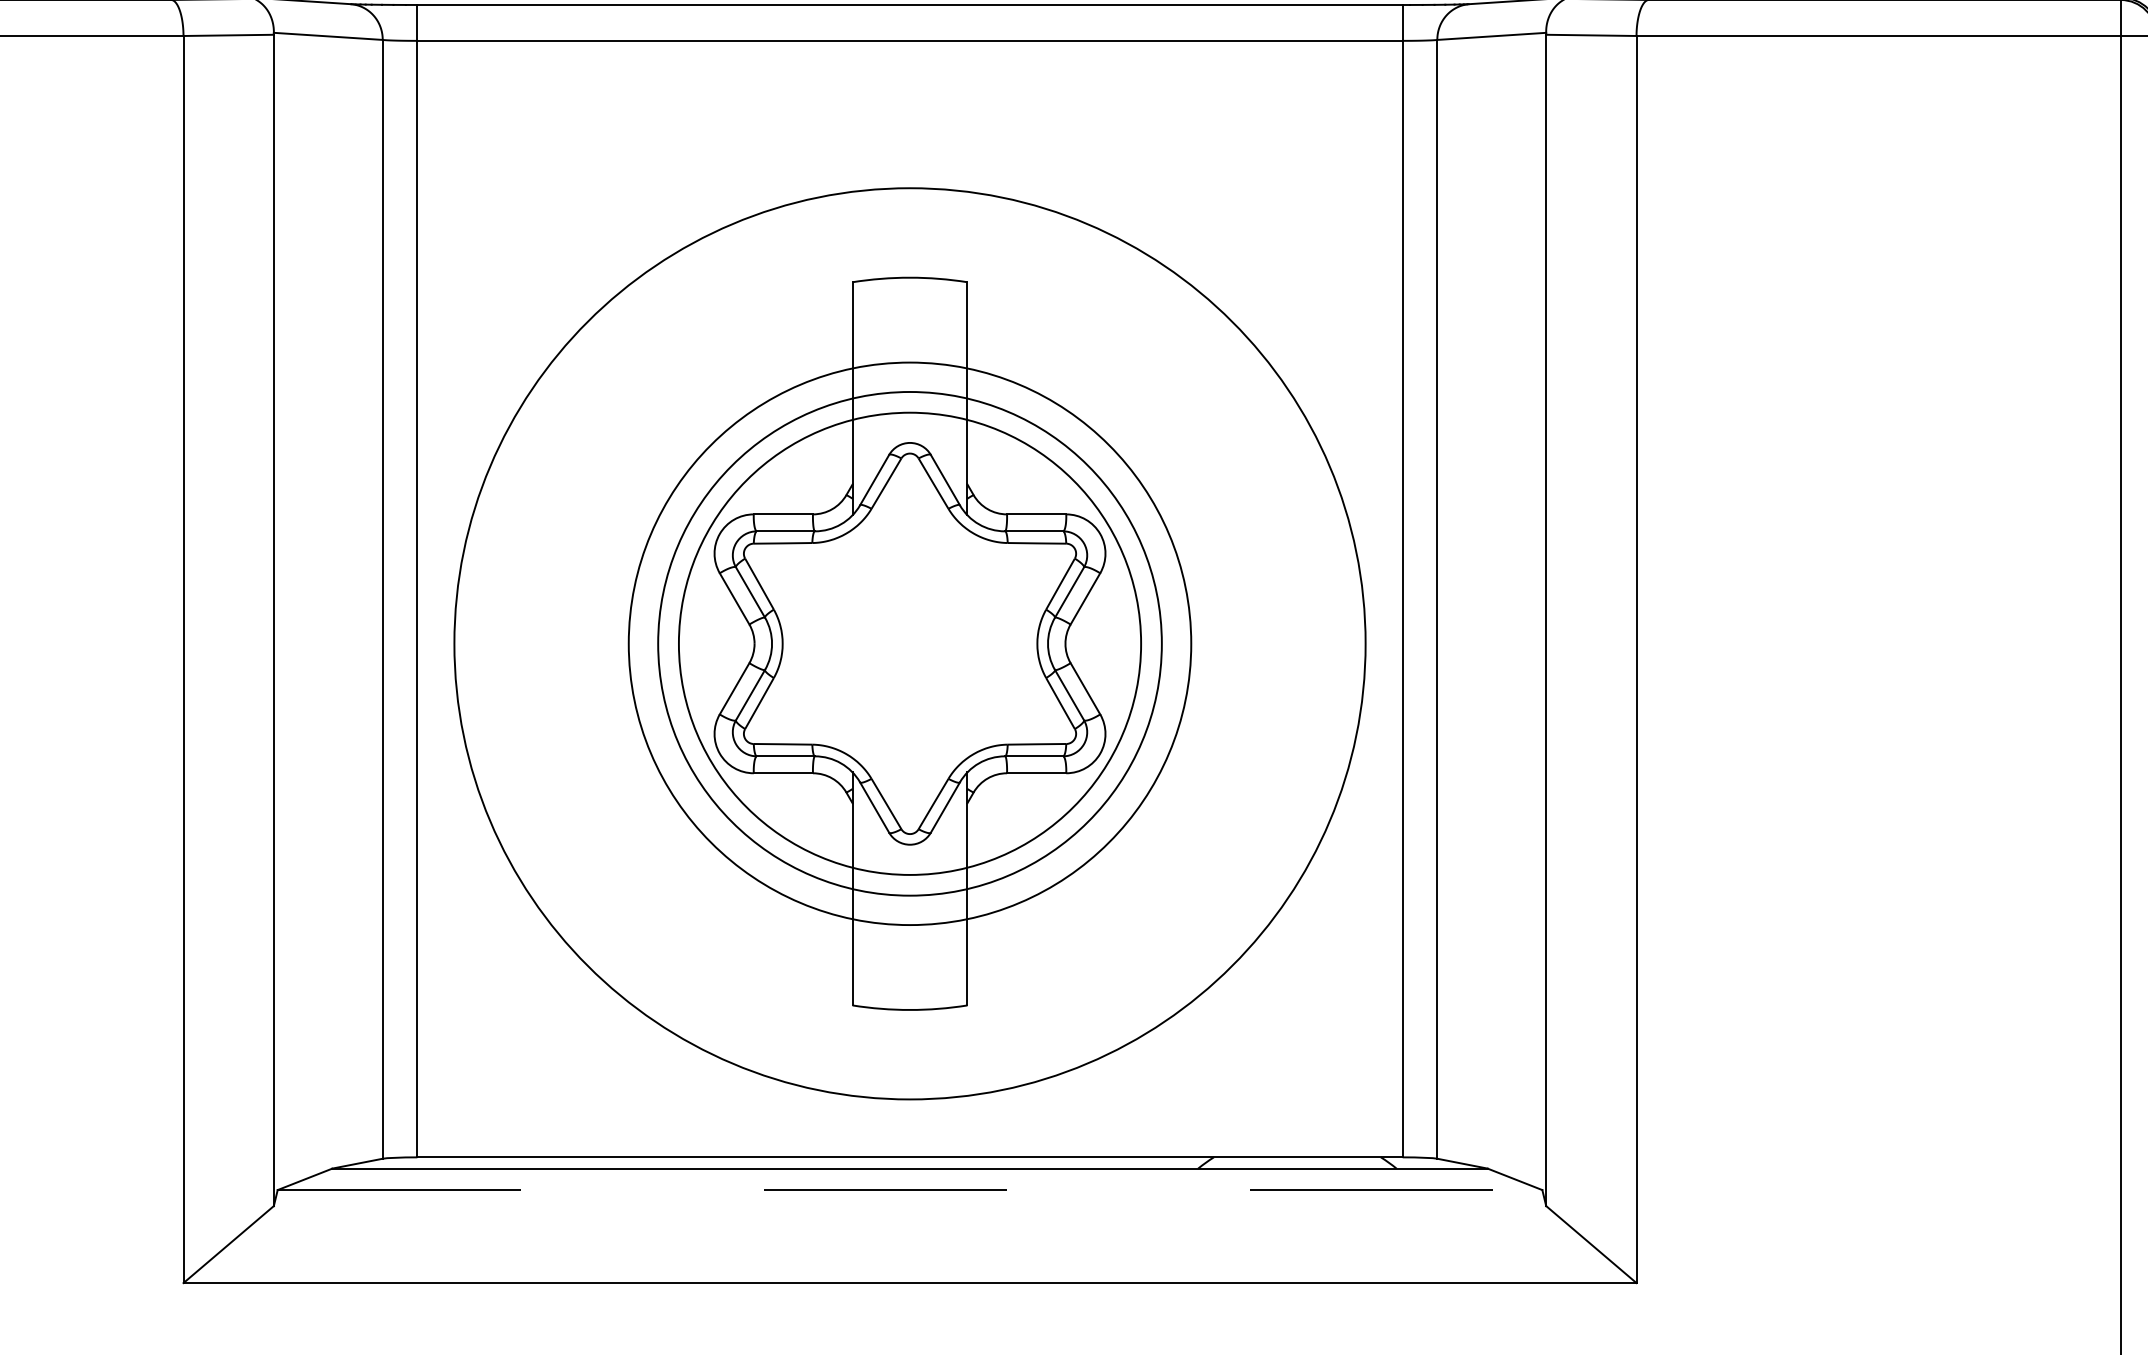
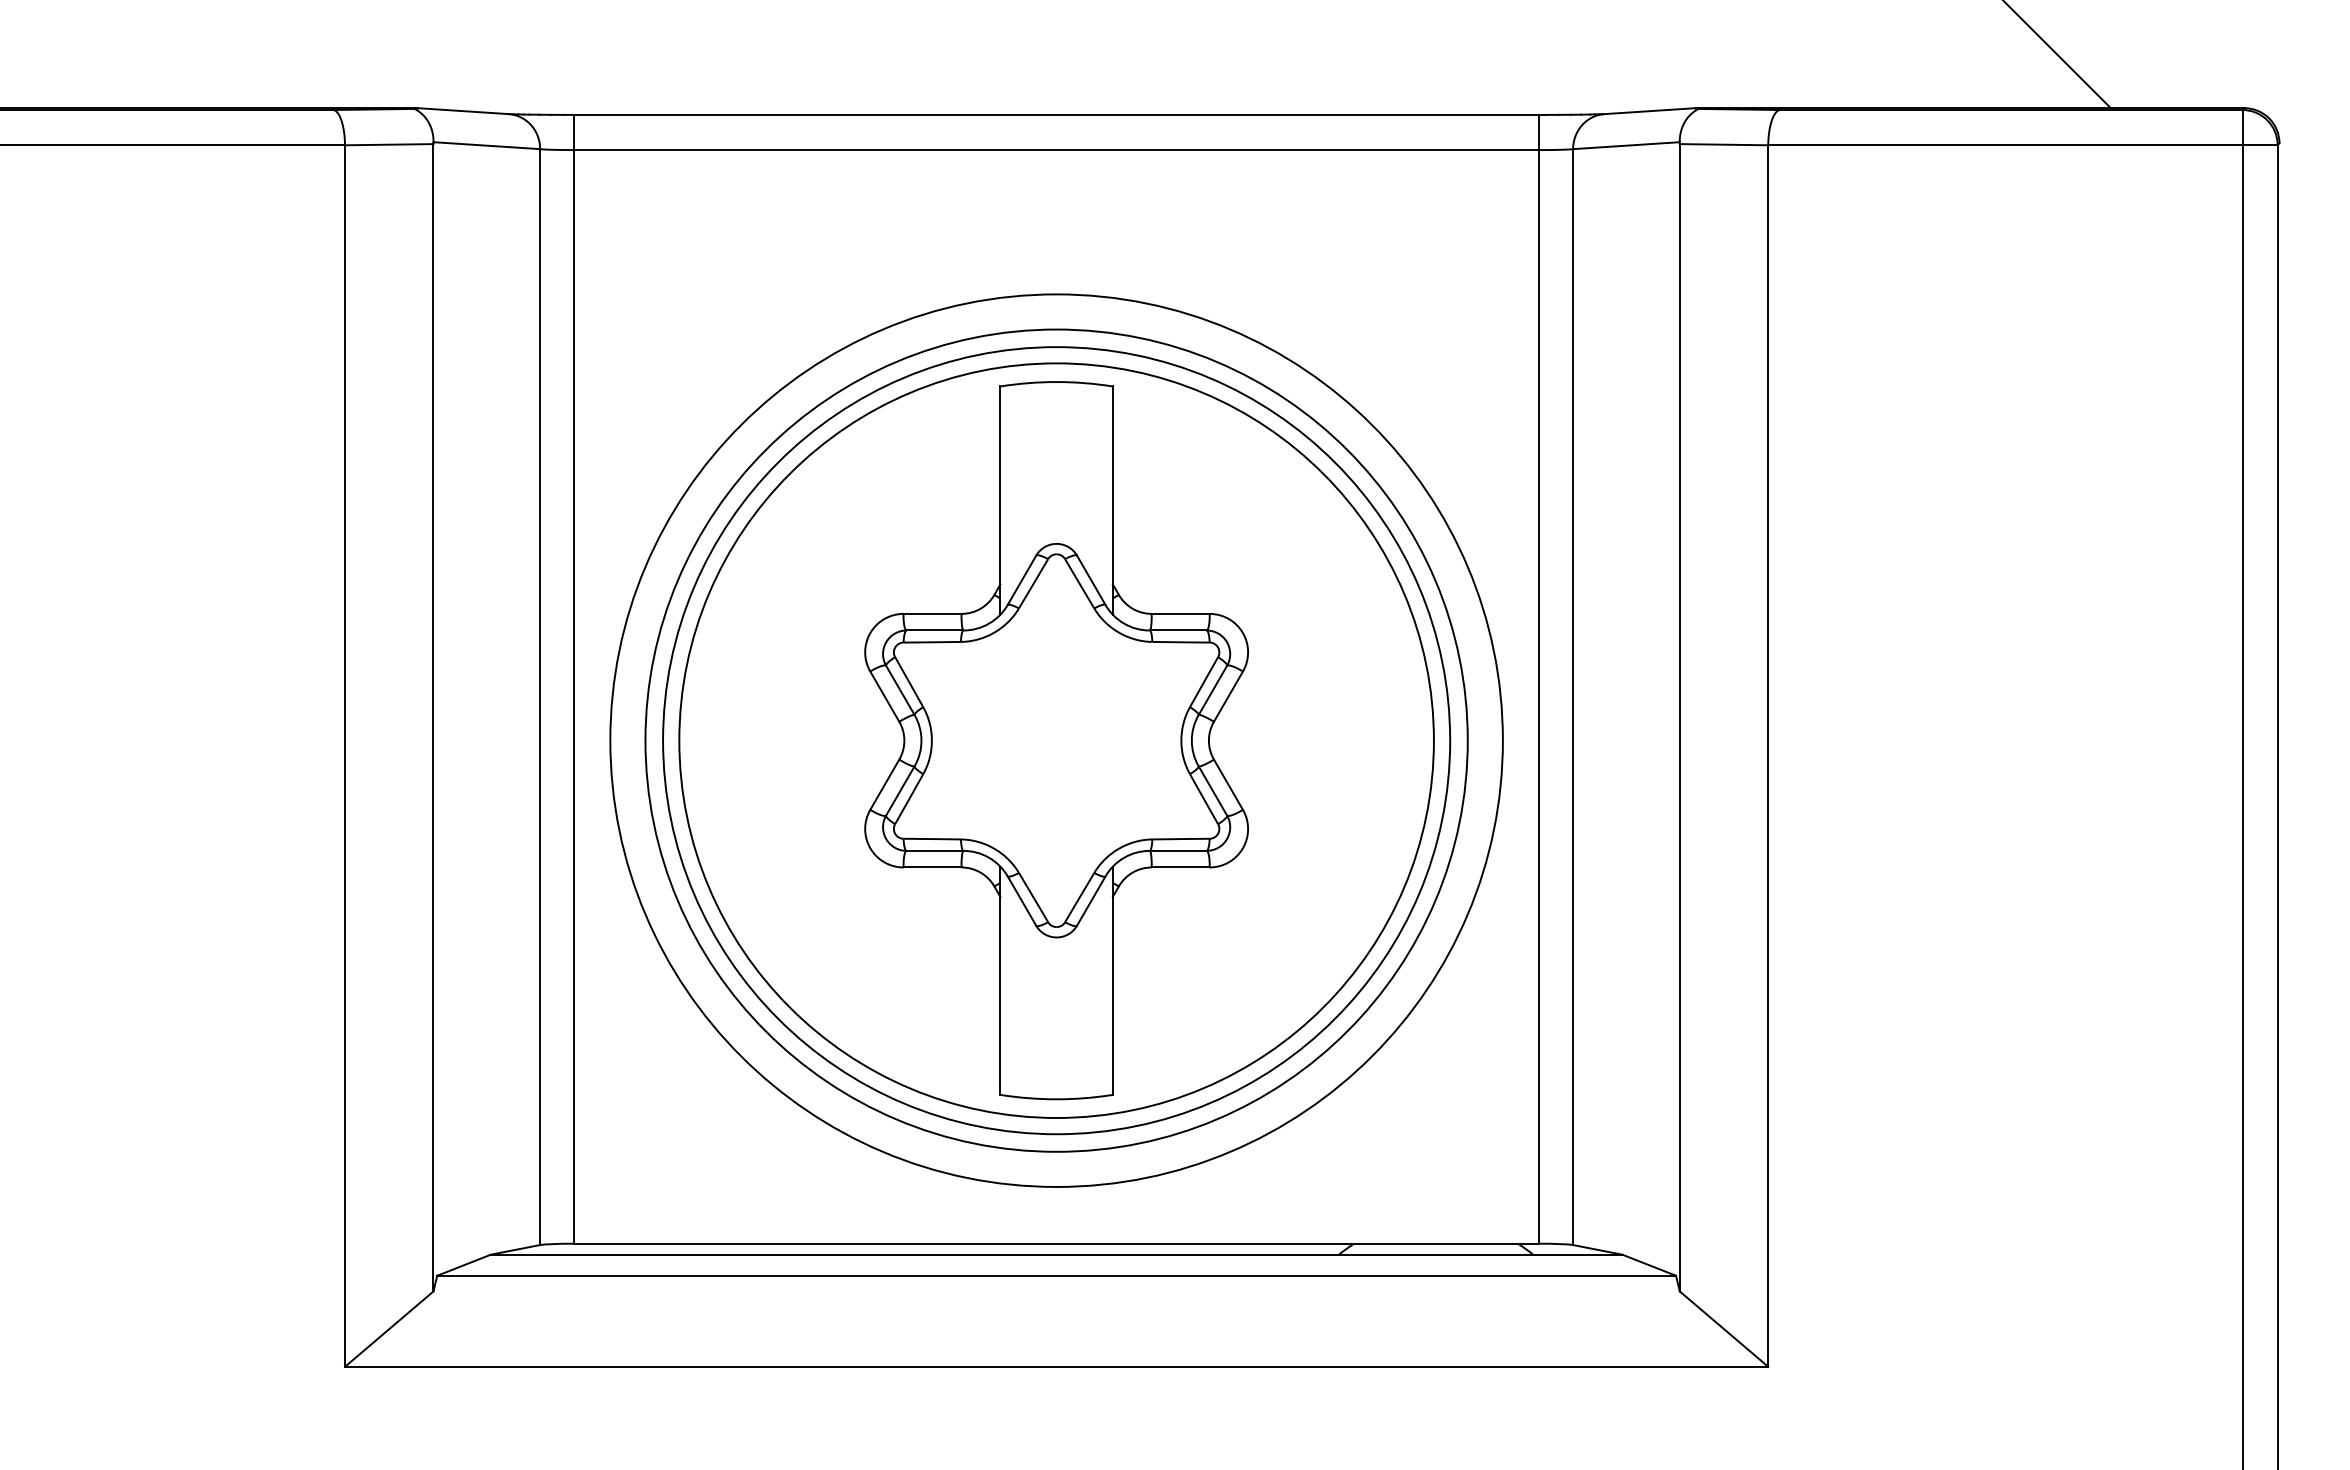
circle: (909, 643) -> (1056, 740), size x1.43
circle: (909, 643) -> (1056, 740), size x1.67
circle: (909, 643) -> (1056, 740), size x1.67
line: (910, 1189) -> (1057, 1275), dashed -> solid

